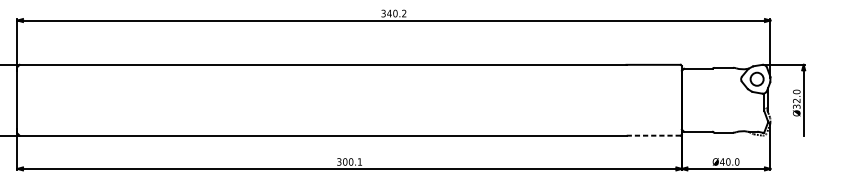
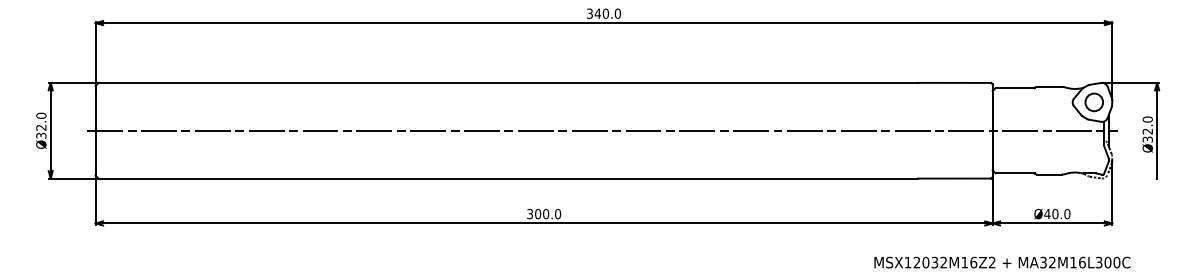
text: (404, 13) -> (617, 13), 340.2 -> 340.0
line: (392, 100) -> (602, 130), added
line: (653, 135) -> (954, 178), dashed -> solid
text: (360, 161) -> (558, 213), 300.1 -> 300.0

